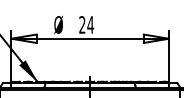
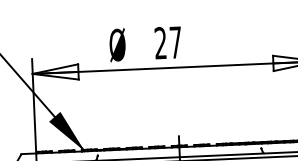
text: (90, 24) -> (175, 41), 24 -> 27

